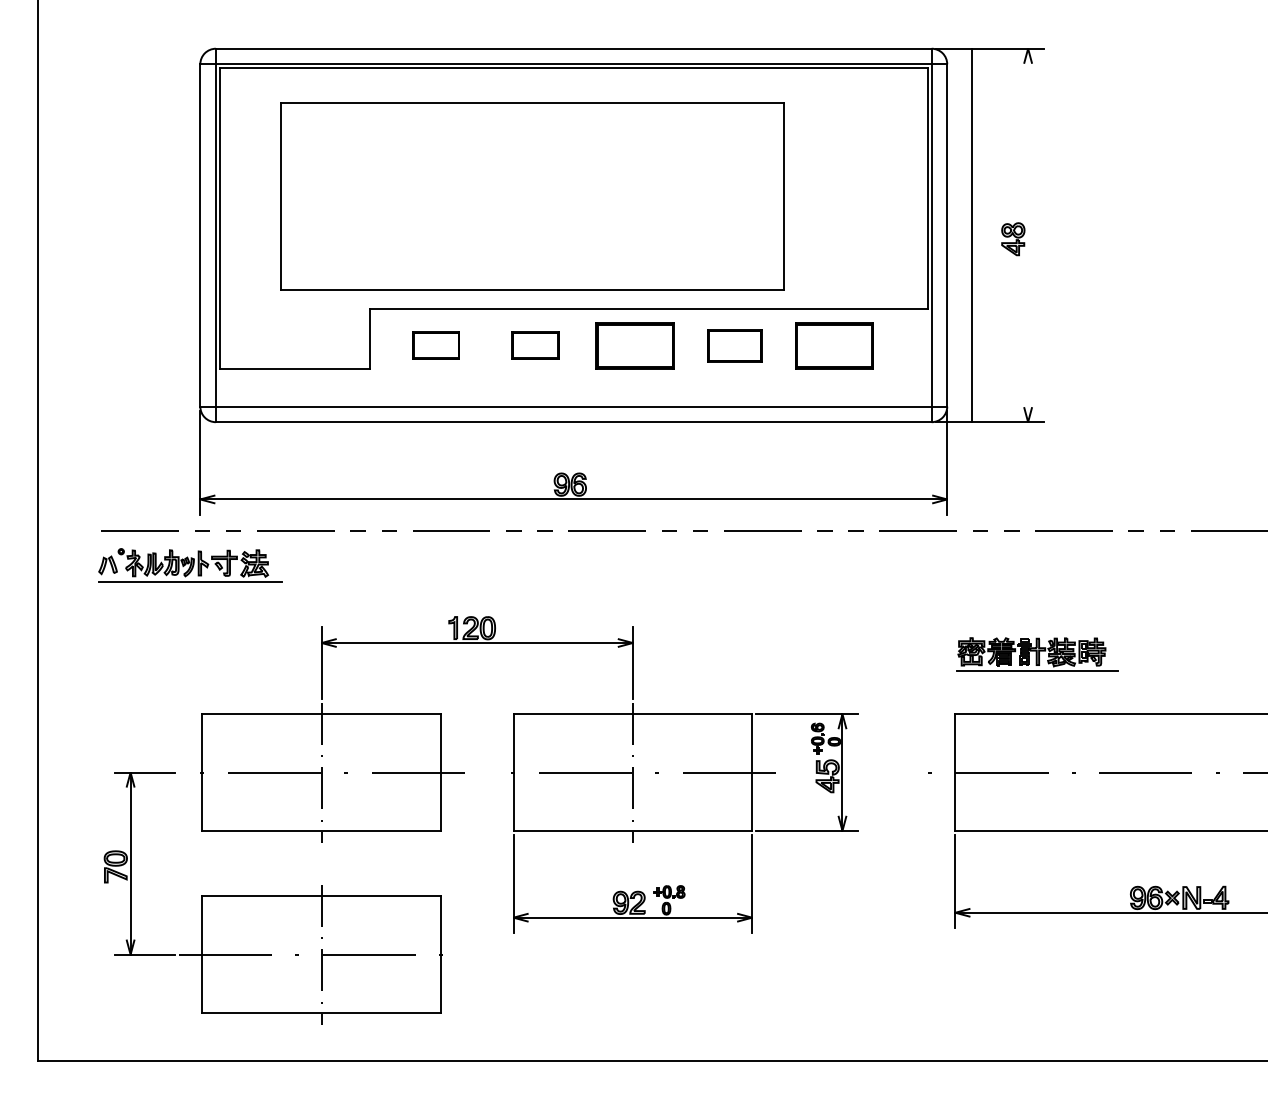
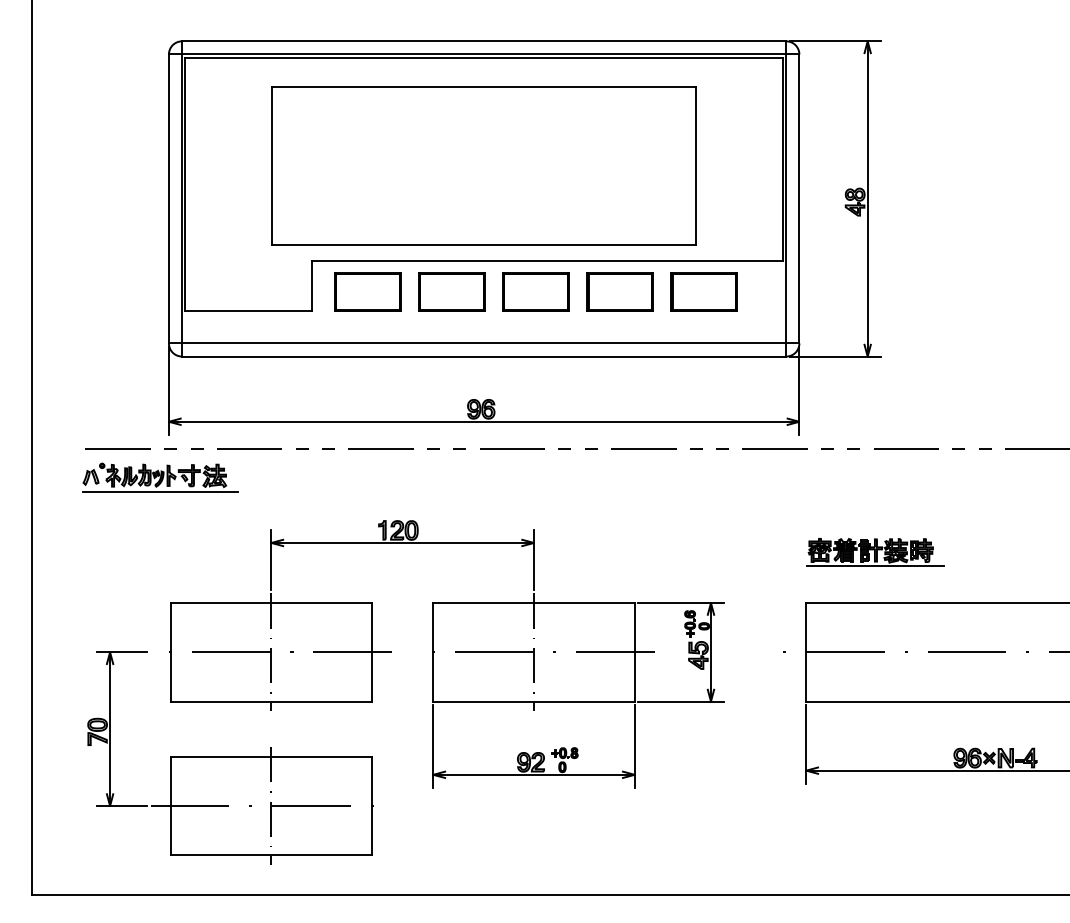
part: (531, 195) -> (483, 165), moved
line: (972, 234) -> (867, 198), moved
part: (435, 345) -> (367, 291), size x1.67
part: (535, 345) -> (451, 291), size x1.67
part: (734, 345) -> (619, 291), size x1.43

